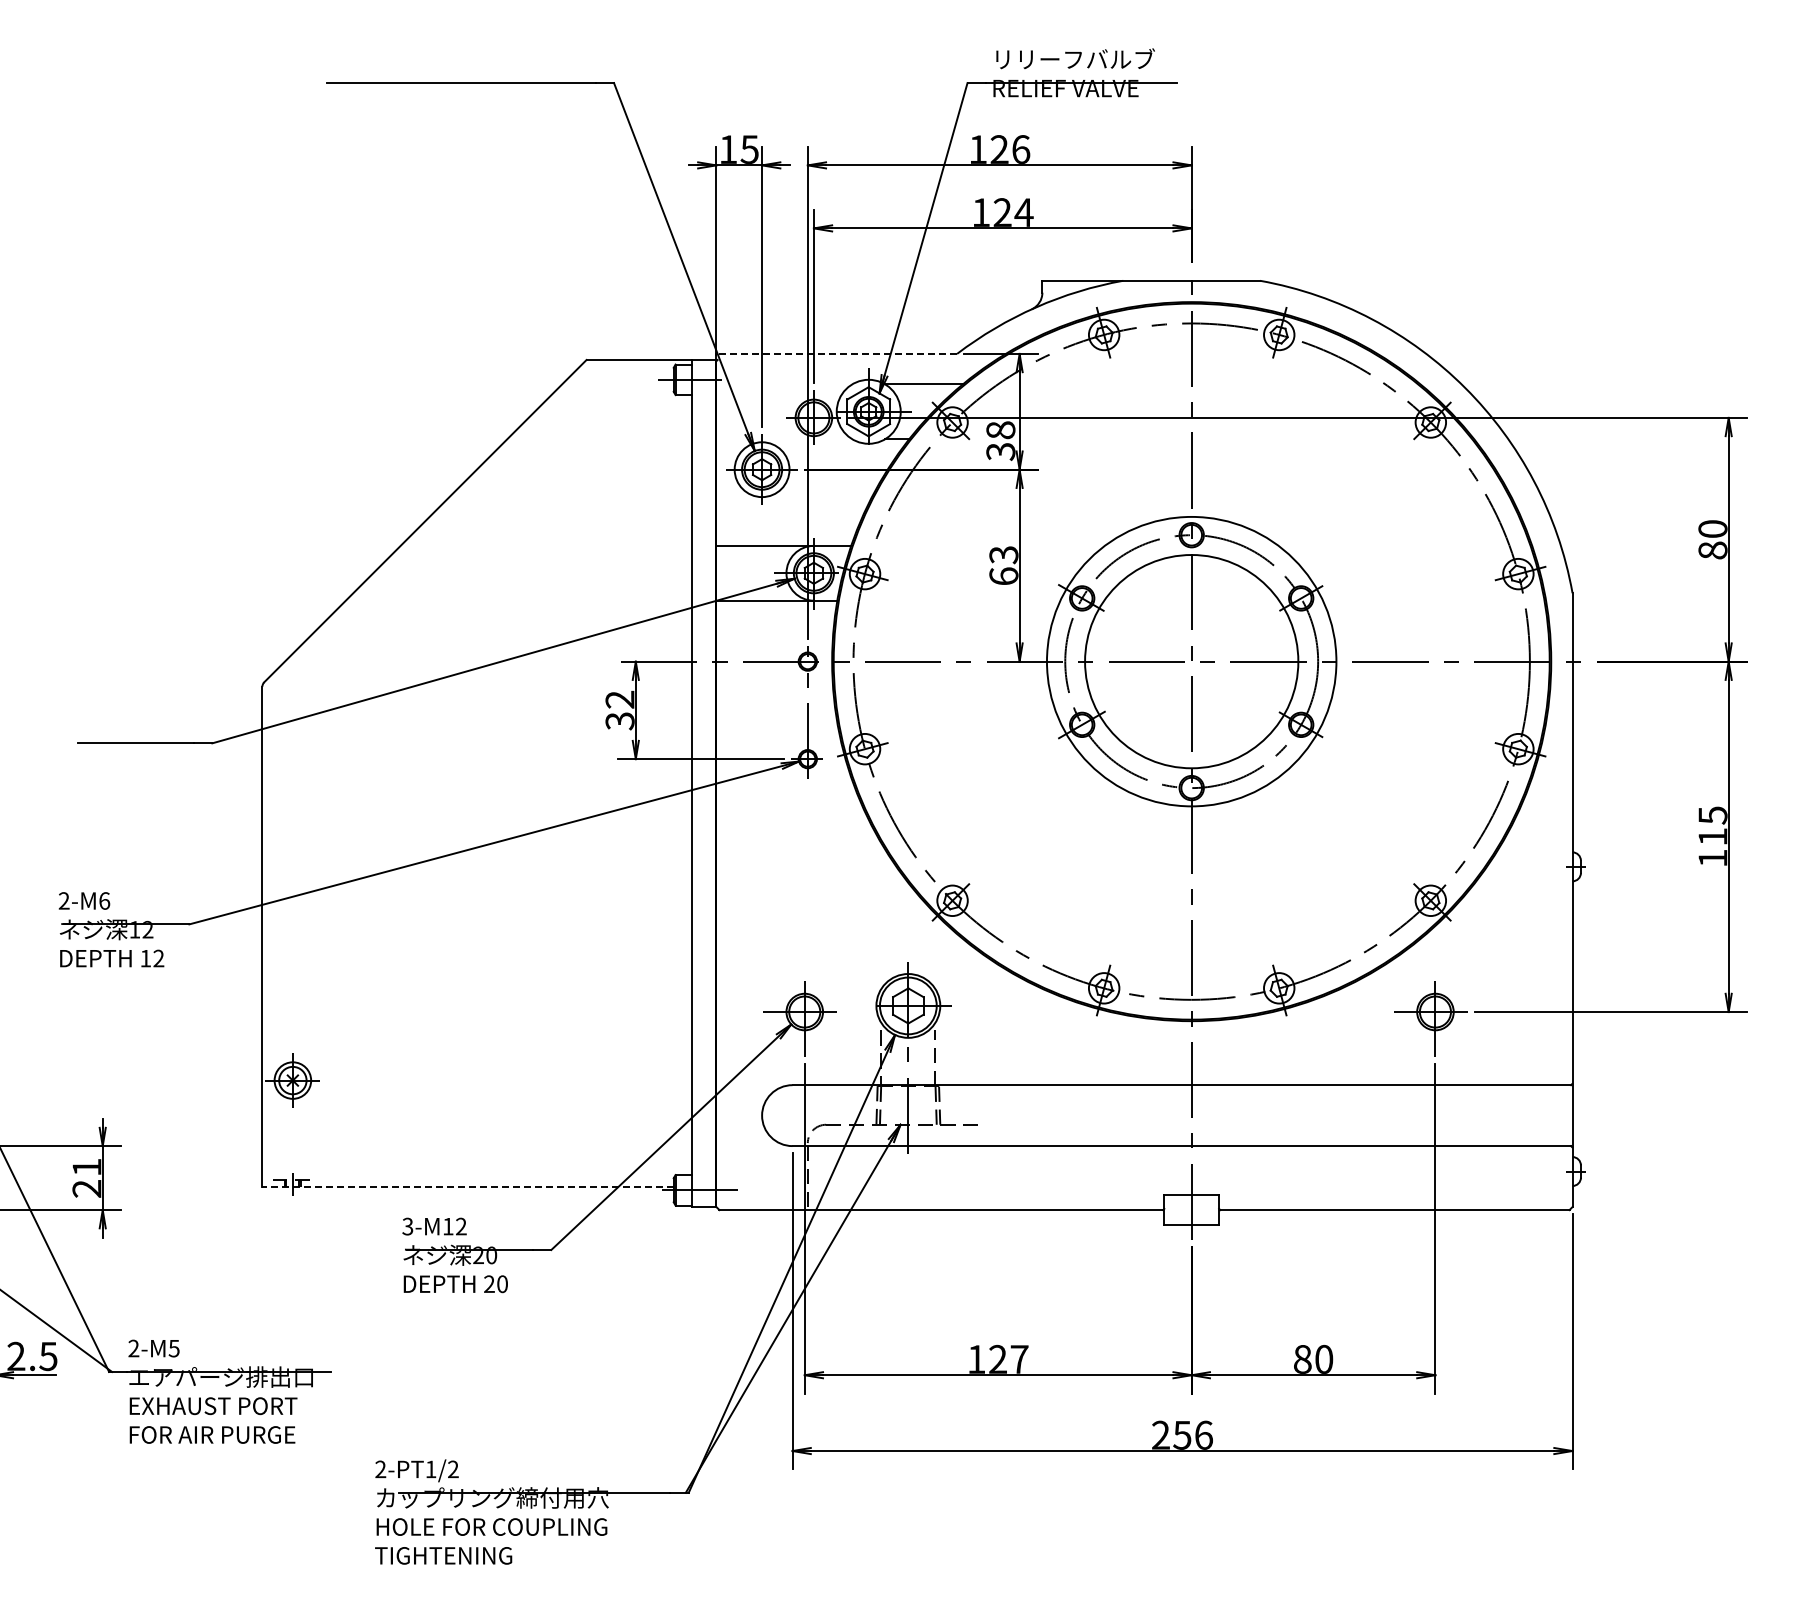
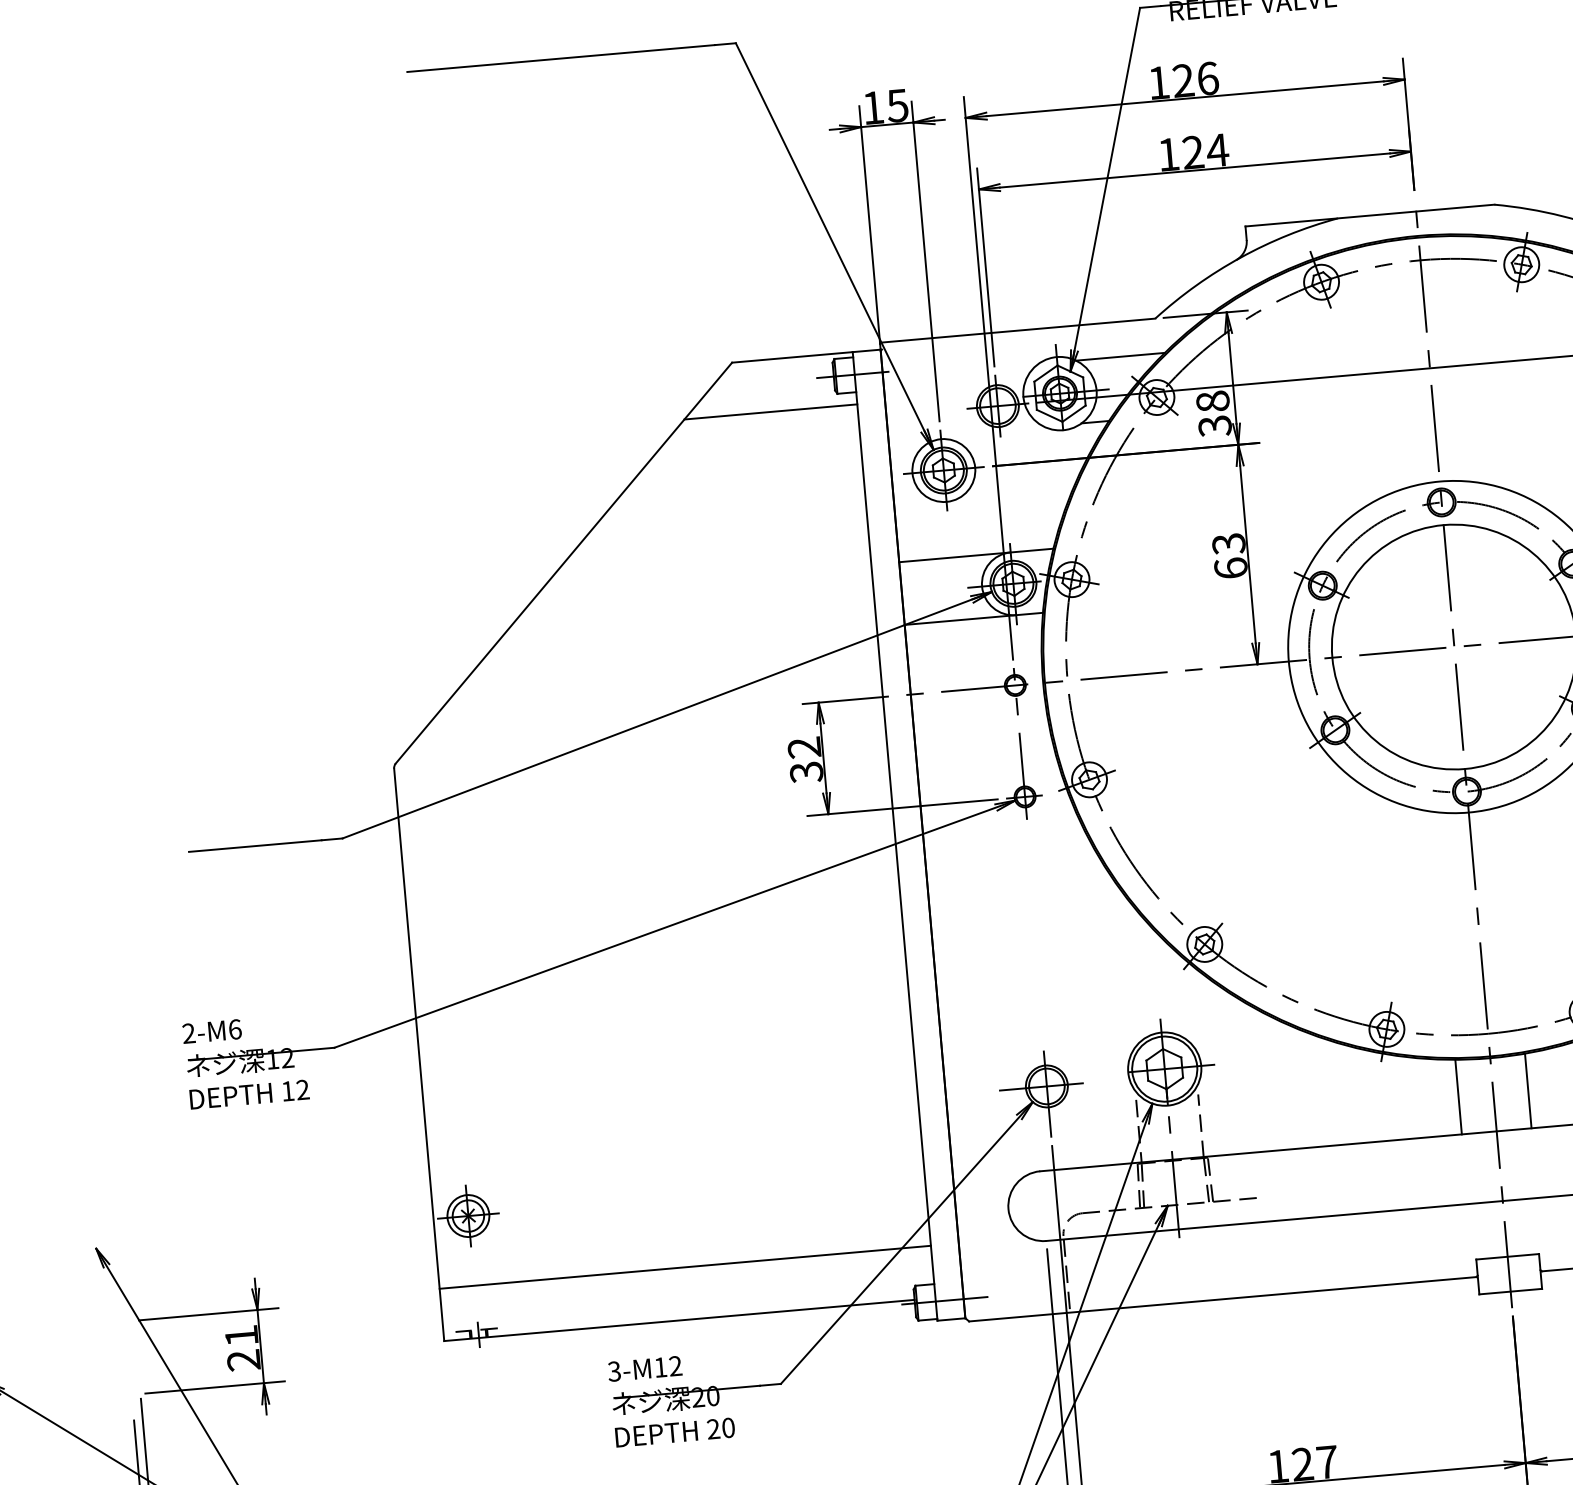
line: (836, 353) -> (1017, 330), dashed -> solid
line: (616, 405) -> (770, 411), added
line: (1161, 1052) -> (1458, 1097), added
line: (1222, 1052) -> (1528, 1090), added
line: (477, 1141) -> (685, 1267), added
line: (468, 1187) -> (679, 1320), dashed -> solid

